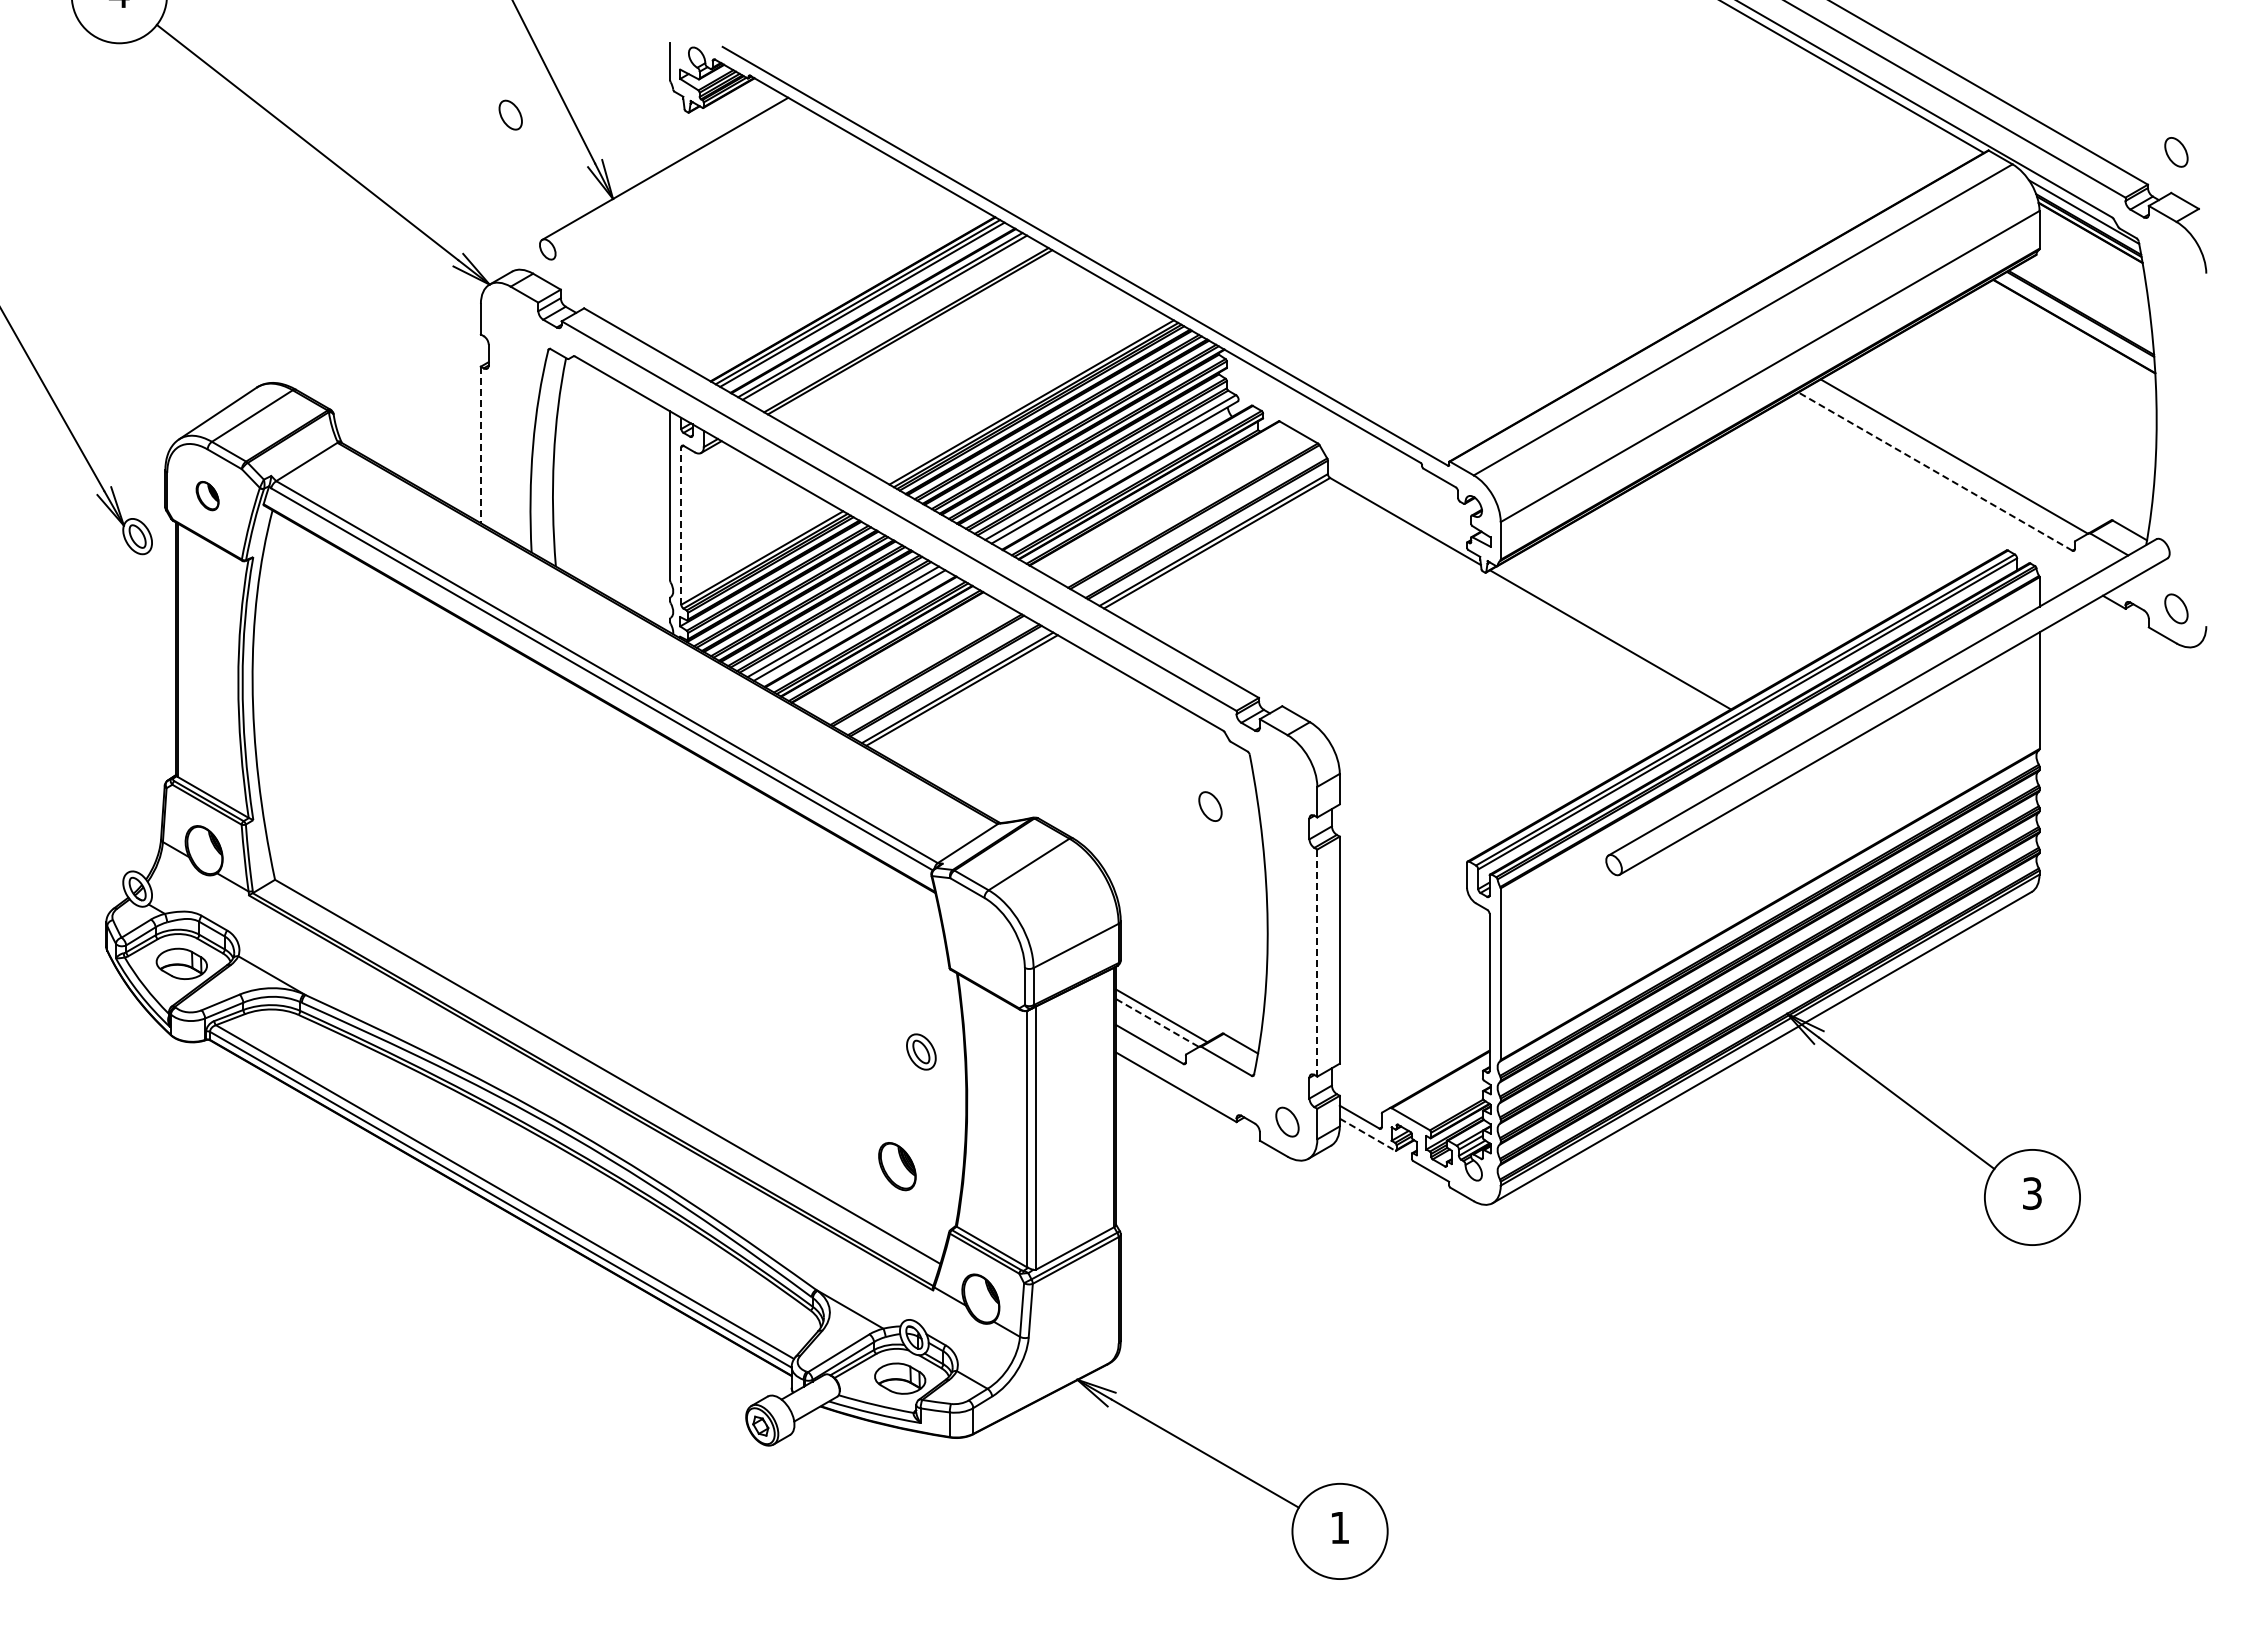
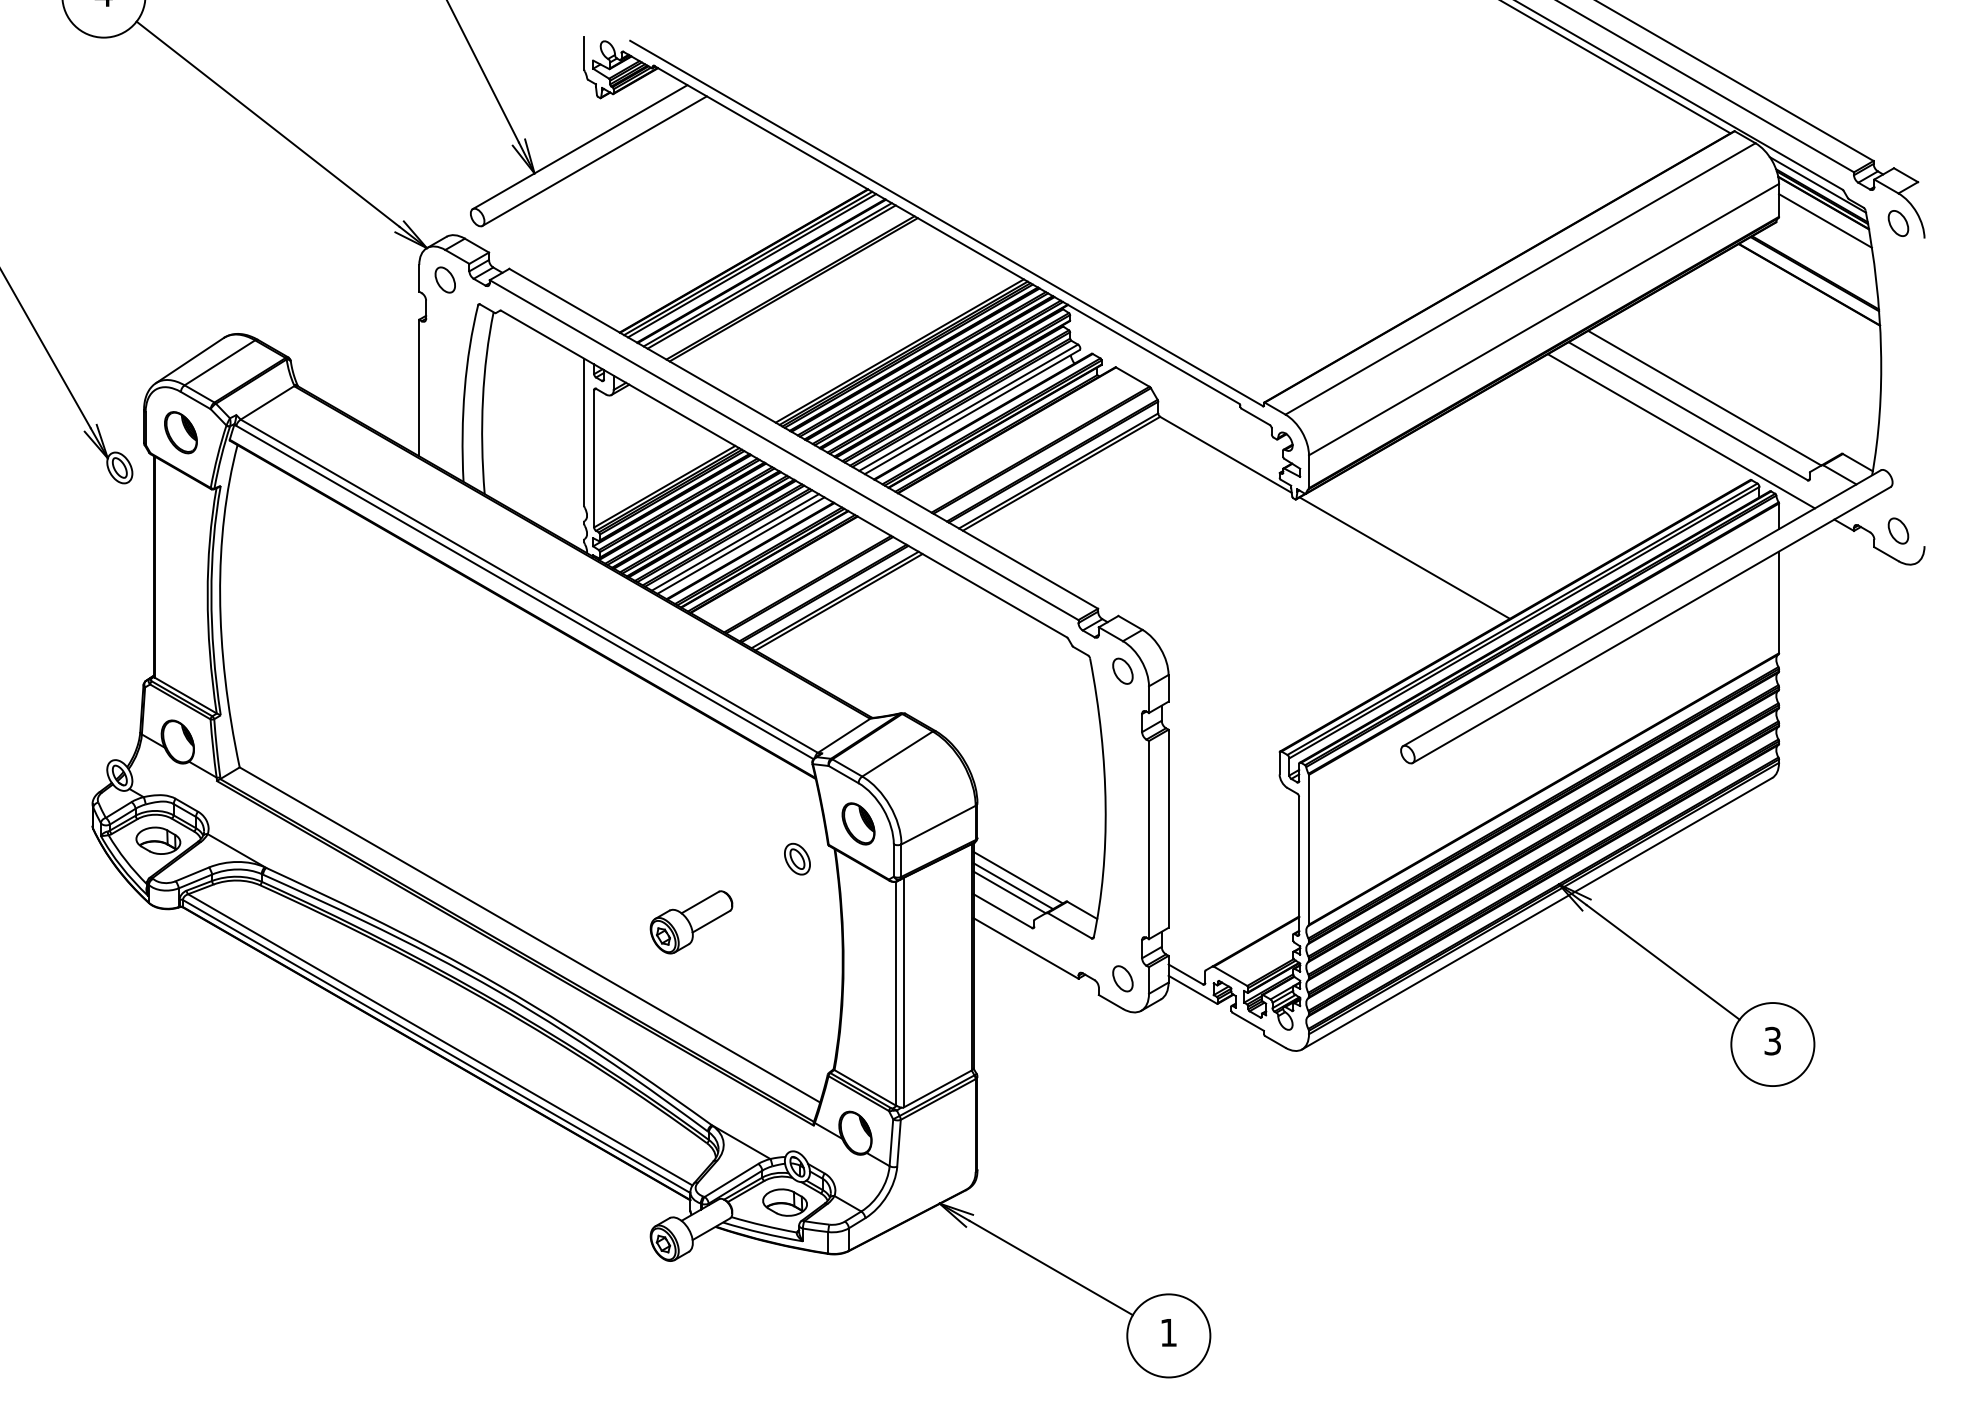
part: (510, 114) -> (445, 279), moved
part: (2176, 152) -> (1898, 223), moved
line: (681, 184) -> (594, 160), added
line: (2092, 253) -> (1825, 221), added
line: (480, 445) -> (418, 388), dashed -> solid
line: (1935, 471) -> (1688, 411), dashed -> solid
line: (1927, 494) -> (1681, 431), added
part: (207, 495) -> (180, 432), size x1.67
line: (681, 525) -> (594, 458), dashed -> solid
part: (1210, 806) -> (1122, 671), moved
line: (1317, 963) -> (1149, 840), dashed -> solid
line: (1167, 1005) -> (1018, 877), added
line: (1157, 1023) -> (1009, 892), dashed -> solid
part: (921, 1051) -> (797, 858), moved
part: (792, 1056) -> (691, 921), added
line: (1367, 1134) -> (1192, 989), dashed -> solid
part: (897, 1166) -> (858, 823), moved

